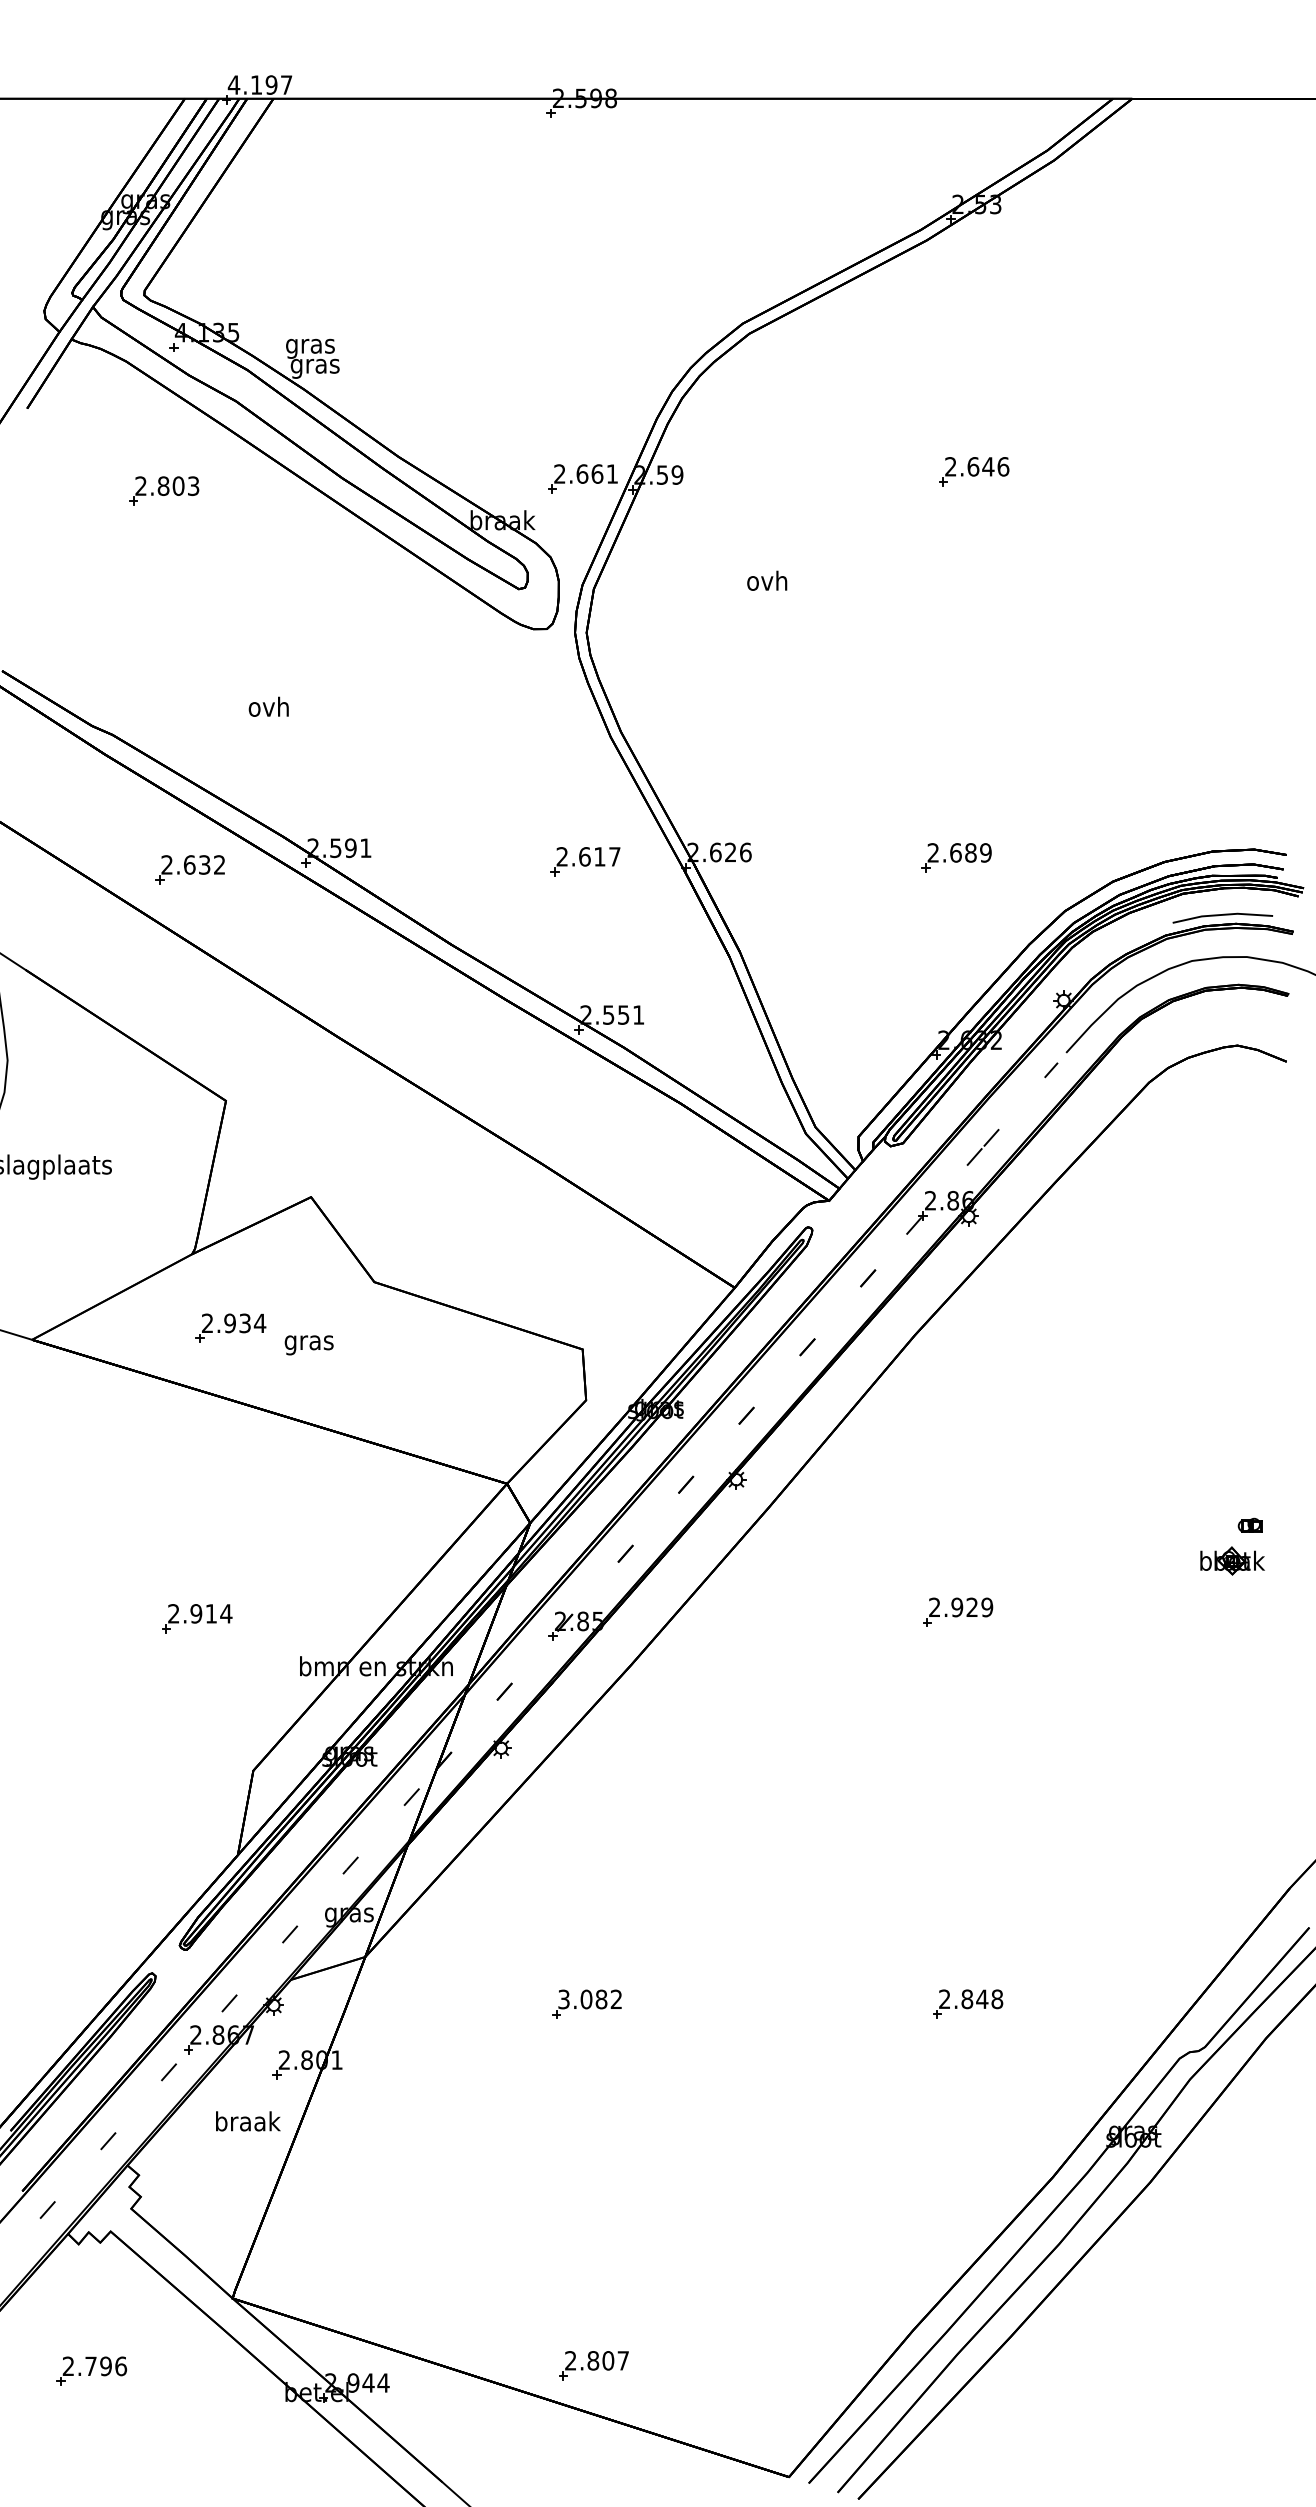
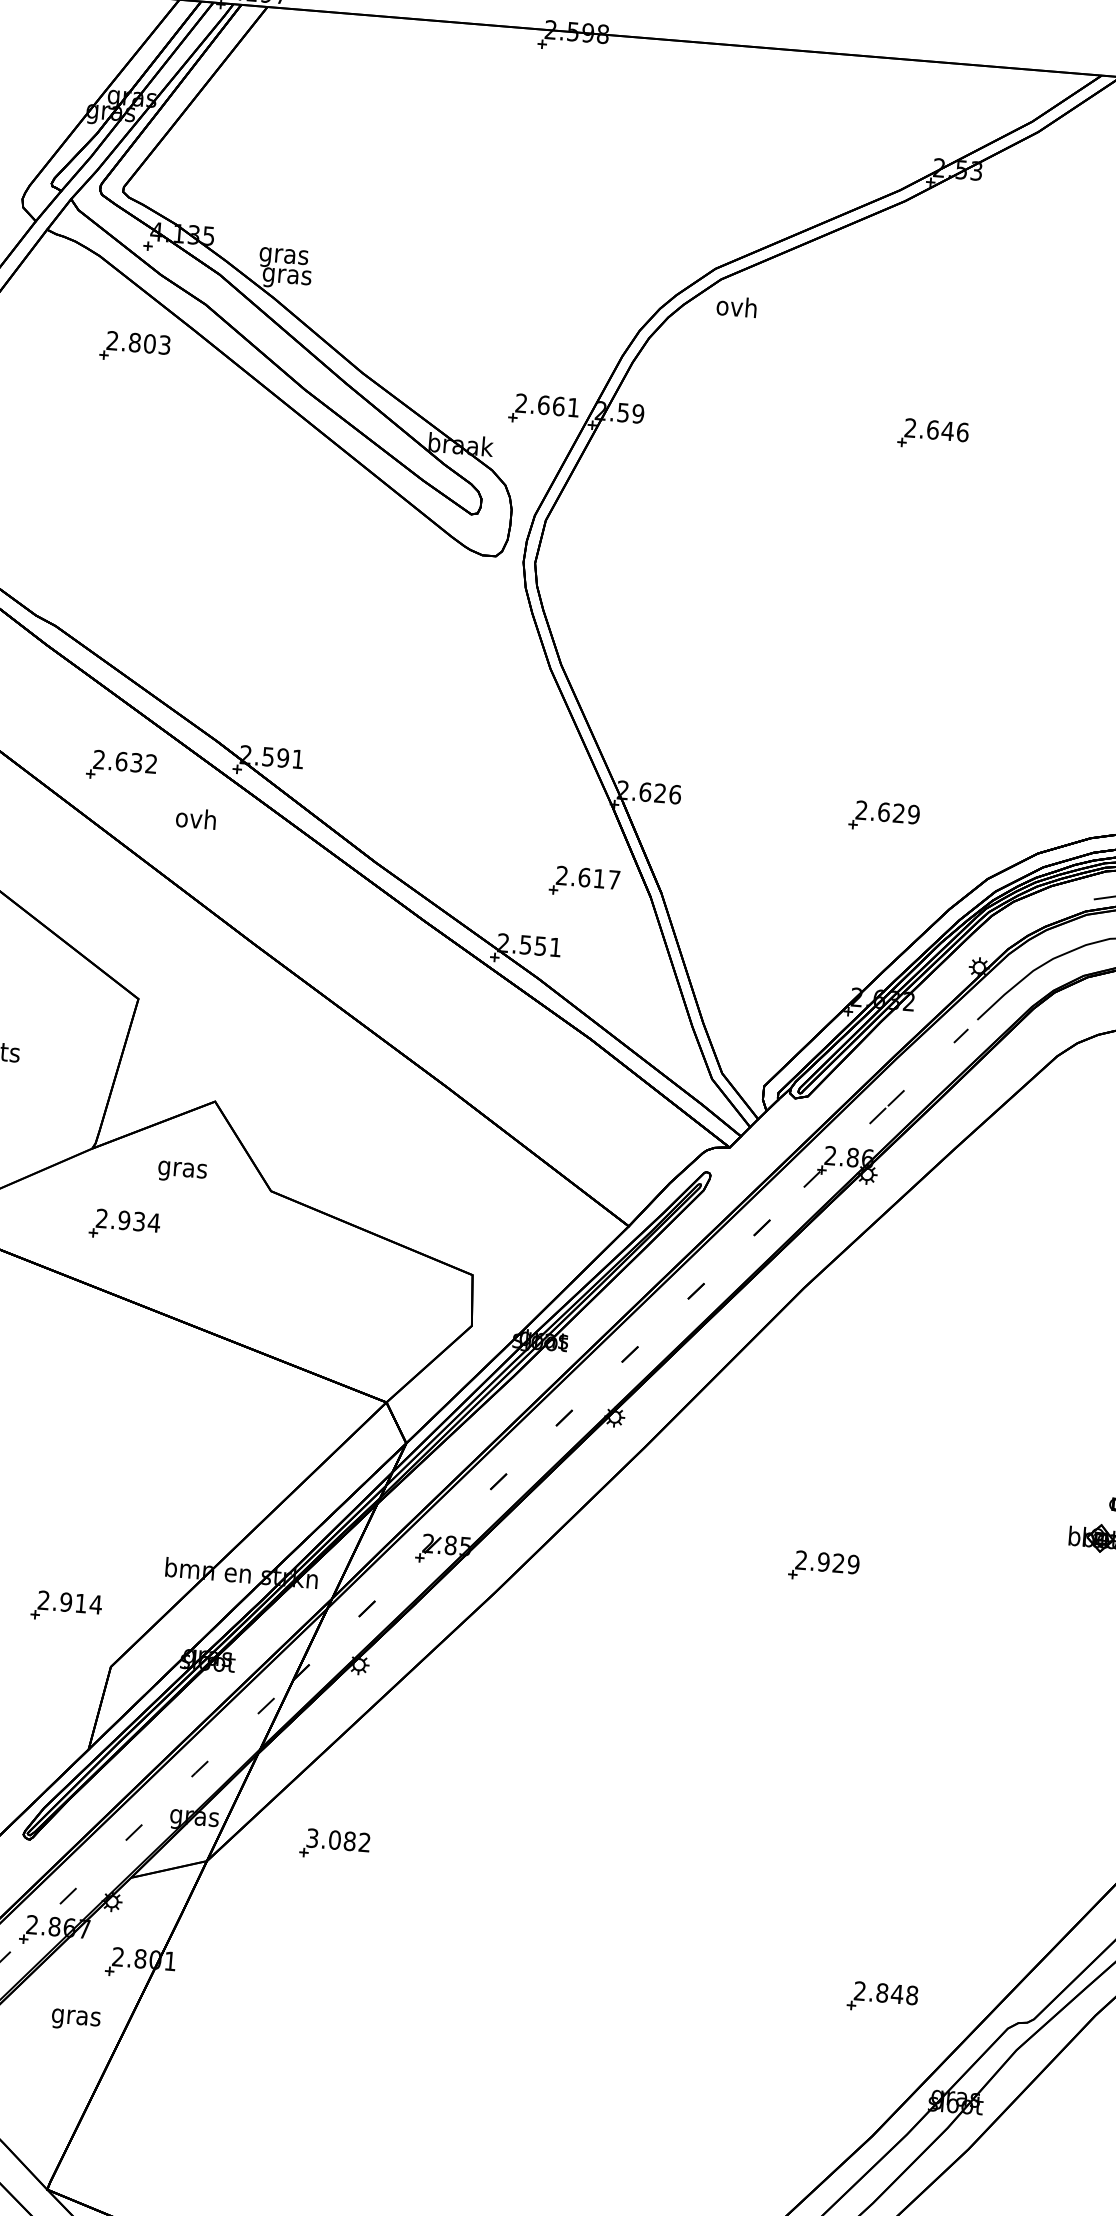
part: (164, 490) -> (135, 347), moved
text: (767, 580) -> (737, 306), moved
text: (268, 706) -> (195, 818), moved
text: (970, 852) -> (898, 812), 2.689 -> 2.629
part: (585, 861) -> (584, 882), moved
text: (308, 1345) -> (181, 1172), moved
part: (197, 1618) -> (66, 1606), moved
part: (586, 2003) -> (334, 1844), moved
part: (968, 2003) -> (883, 1997), moved
text: (248, 2123) -> (77, 2017), braak -> gras

